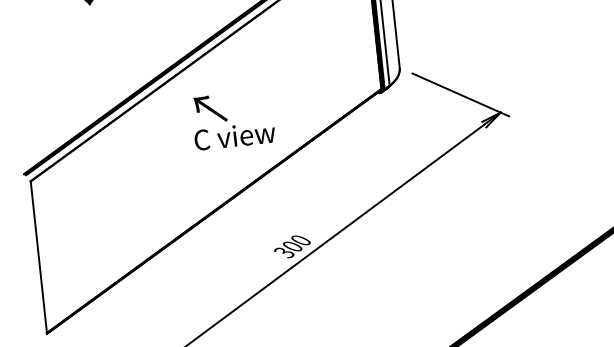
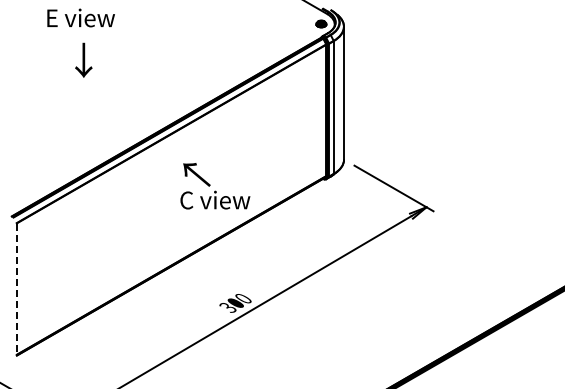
text: (233, 120) -> (215, 186), moved
line: (38, 258) -> (16, 290), solid -> dashed

